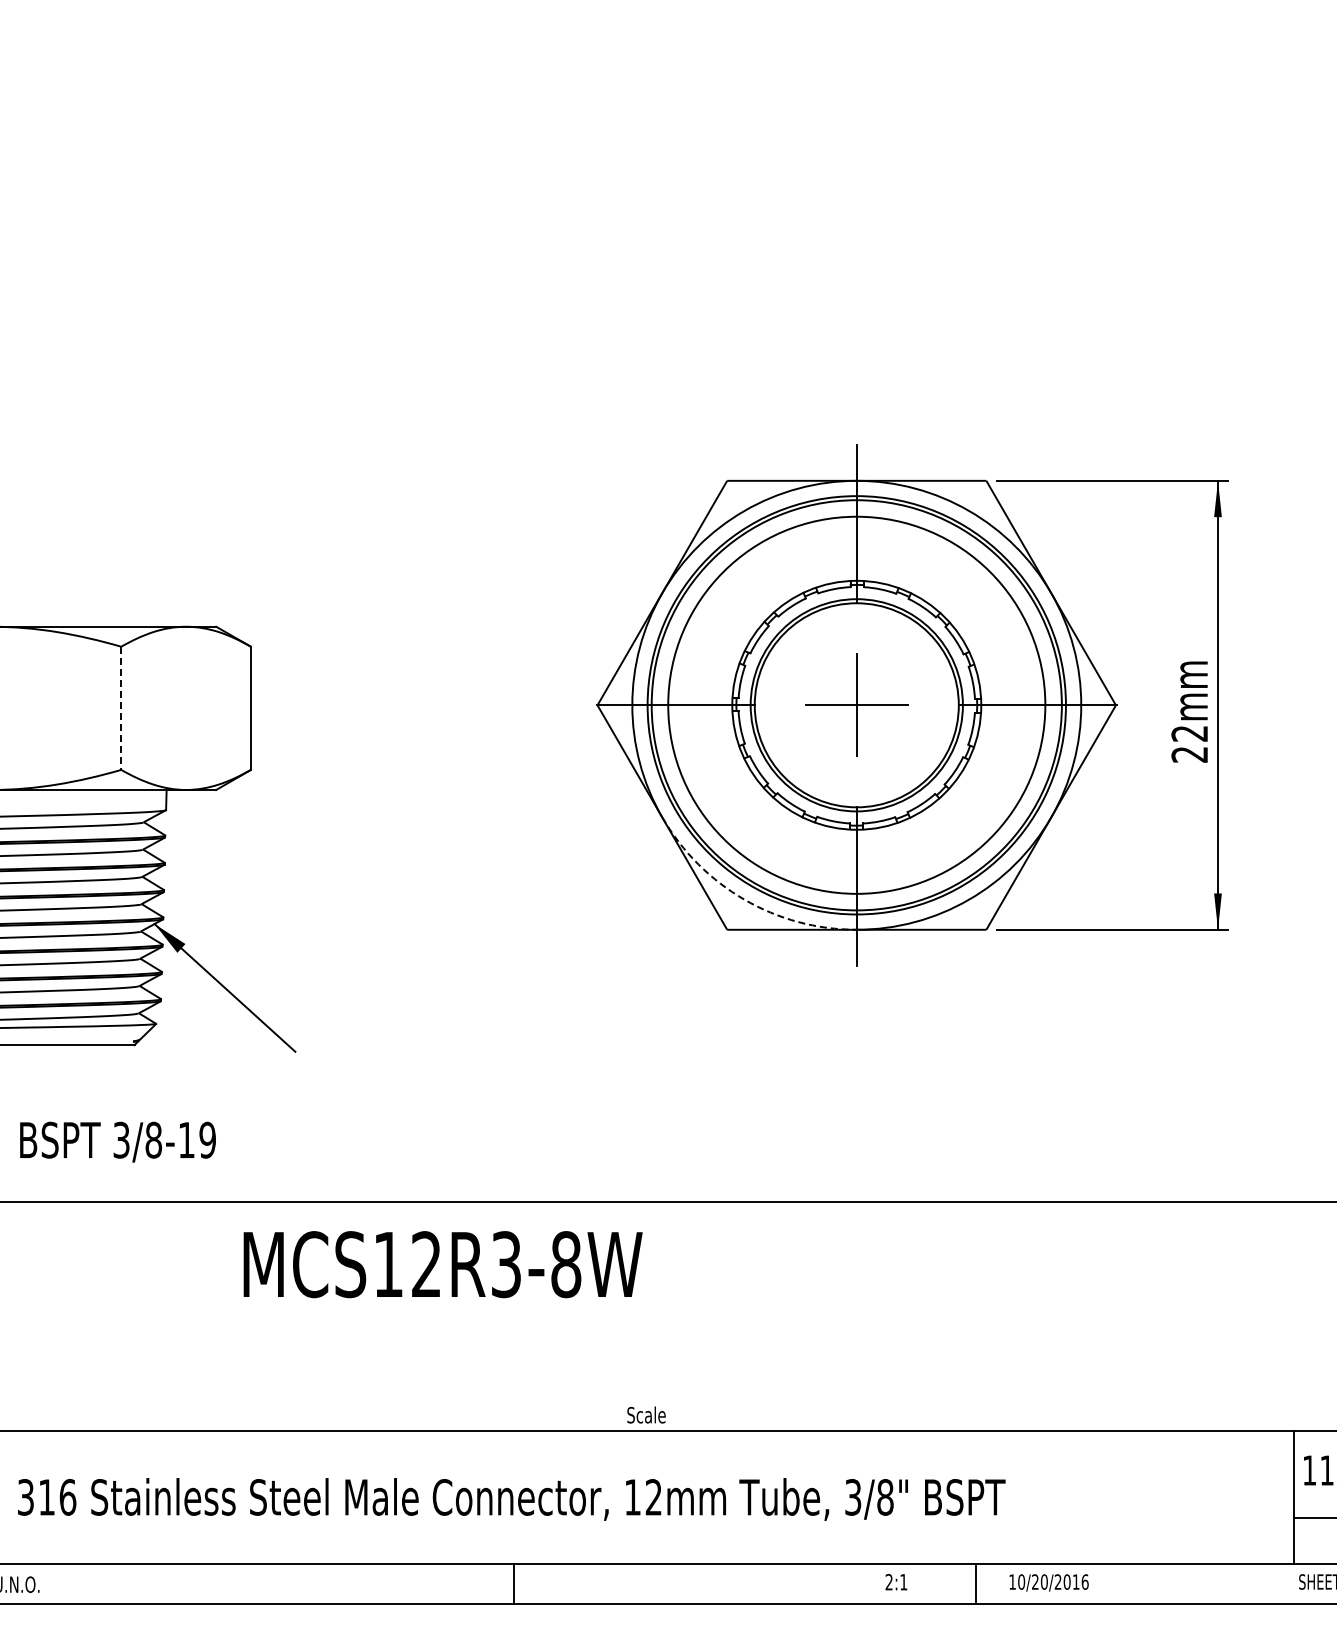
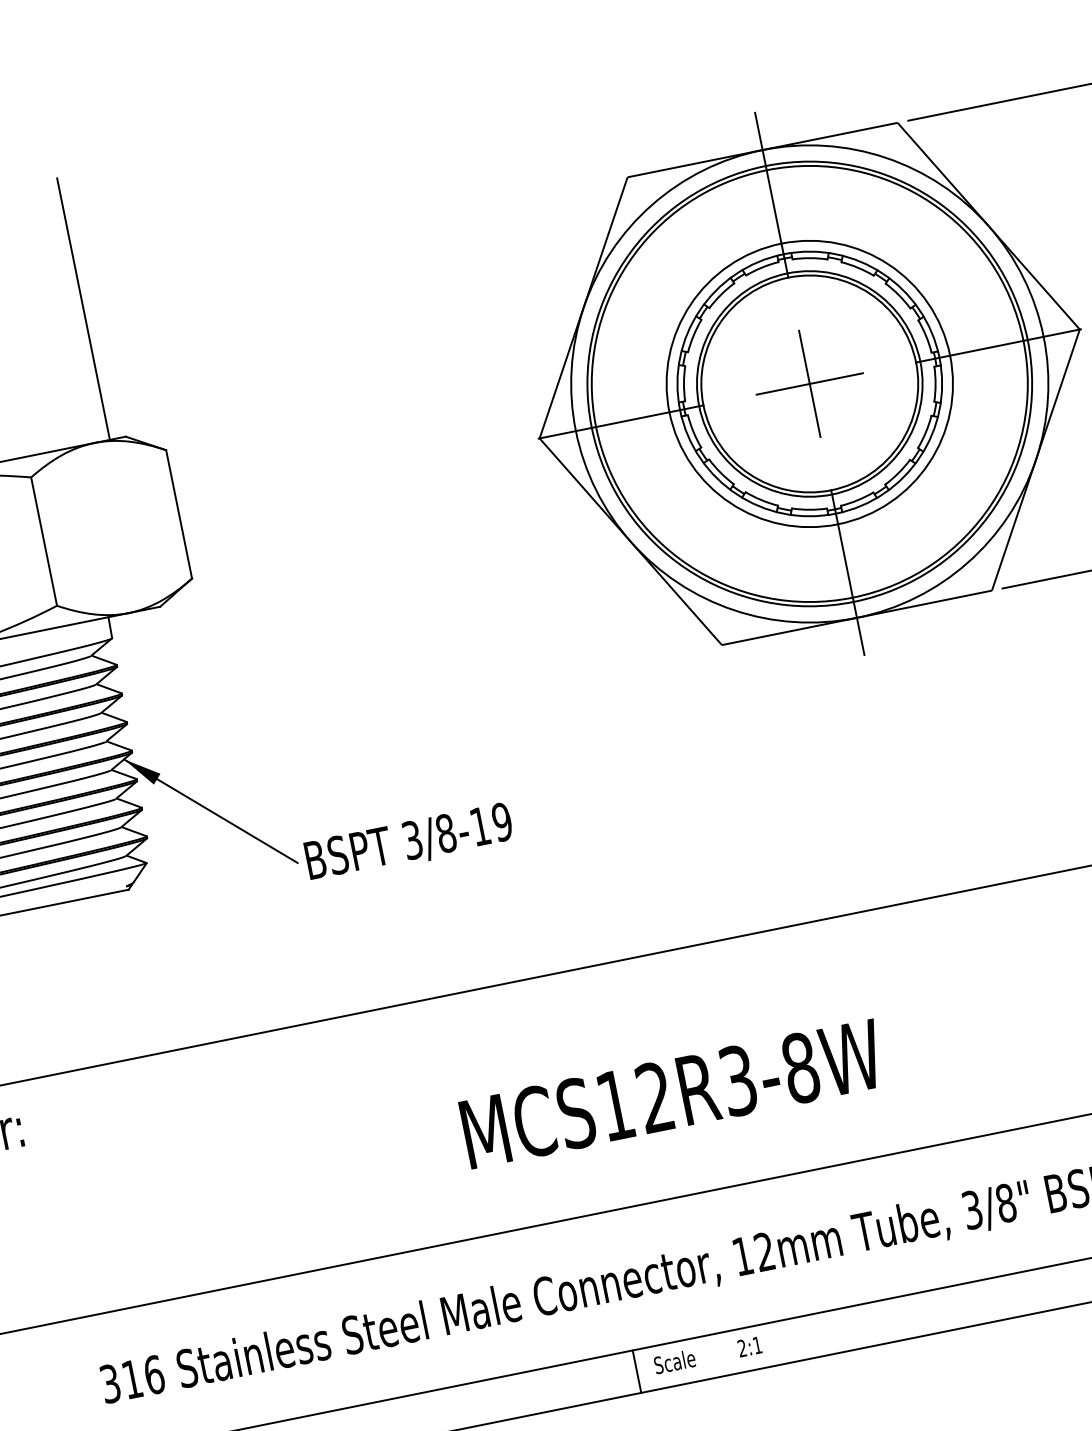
line: (200, 500) -> (82, 308), added
circle: (856, 705) -> (809, 384), size x0.71
line: (121, 708) -> (44, 541), dashed -> solid
arc: (744, 899) -> (733, 609), dashed -> solid
text: (117, 1141) -> (408, 842), moved
text: (442, 1264) -> (671, 1094), moved
text: (646, 1414) -> (674, 1361), moved
text: (896, 1582) -> (749, 1347), moved

